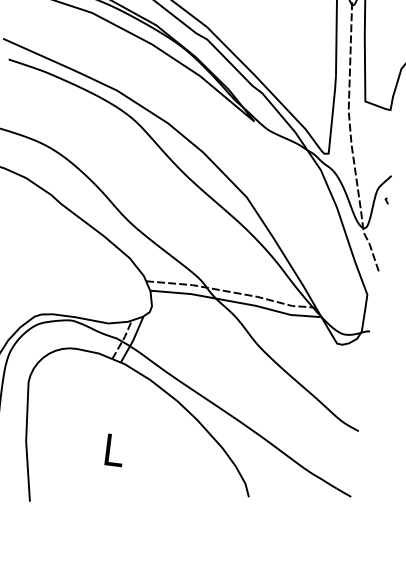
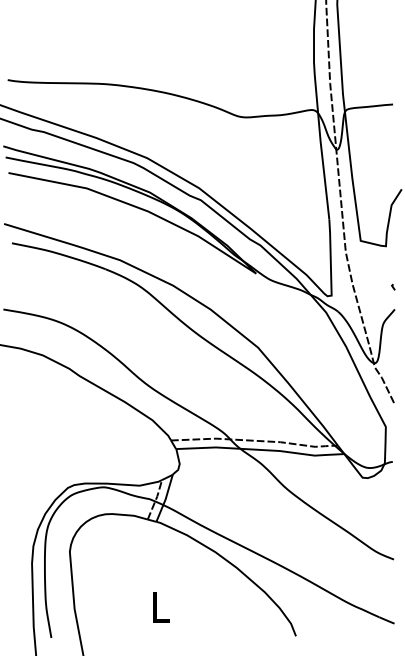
line: (387, 200) -> (393, 286), moved

